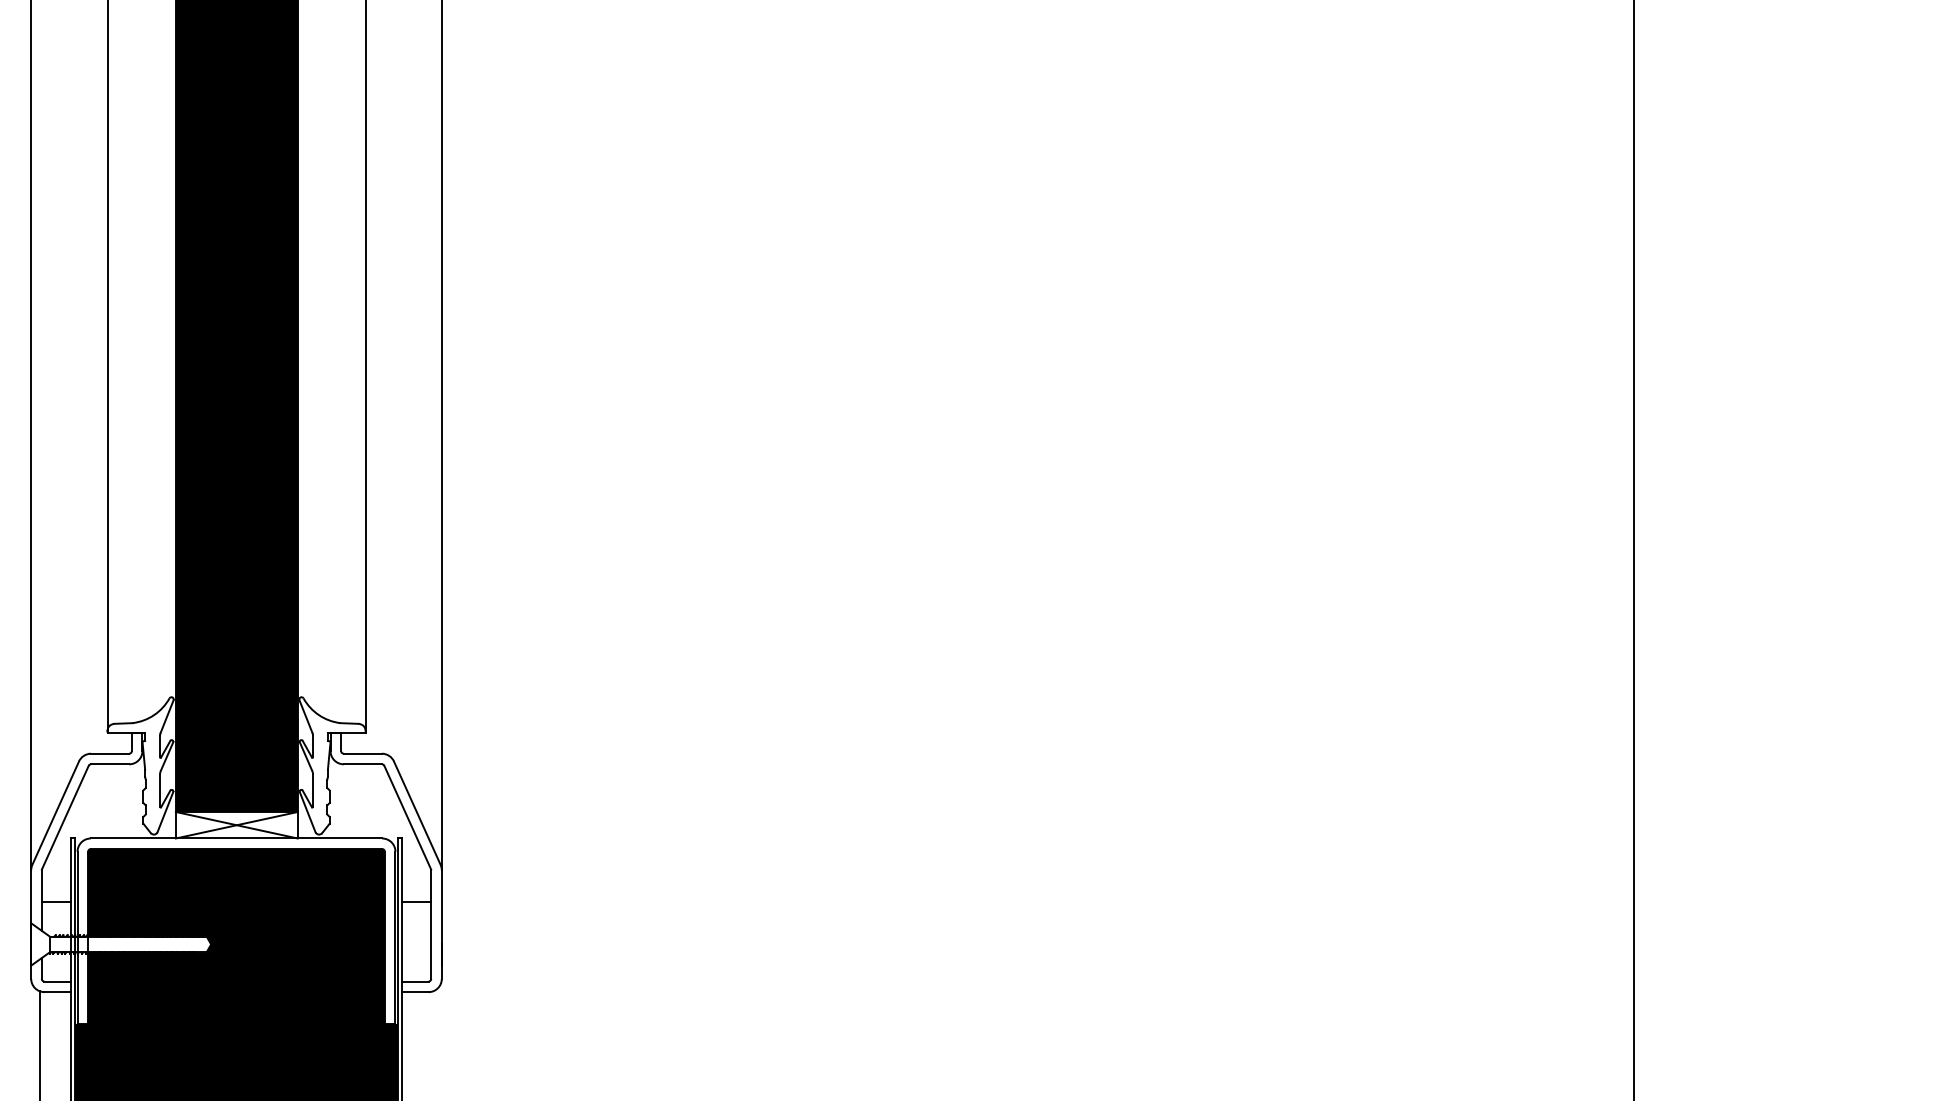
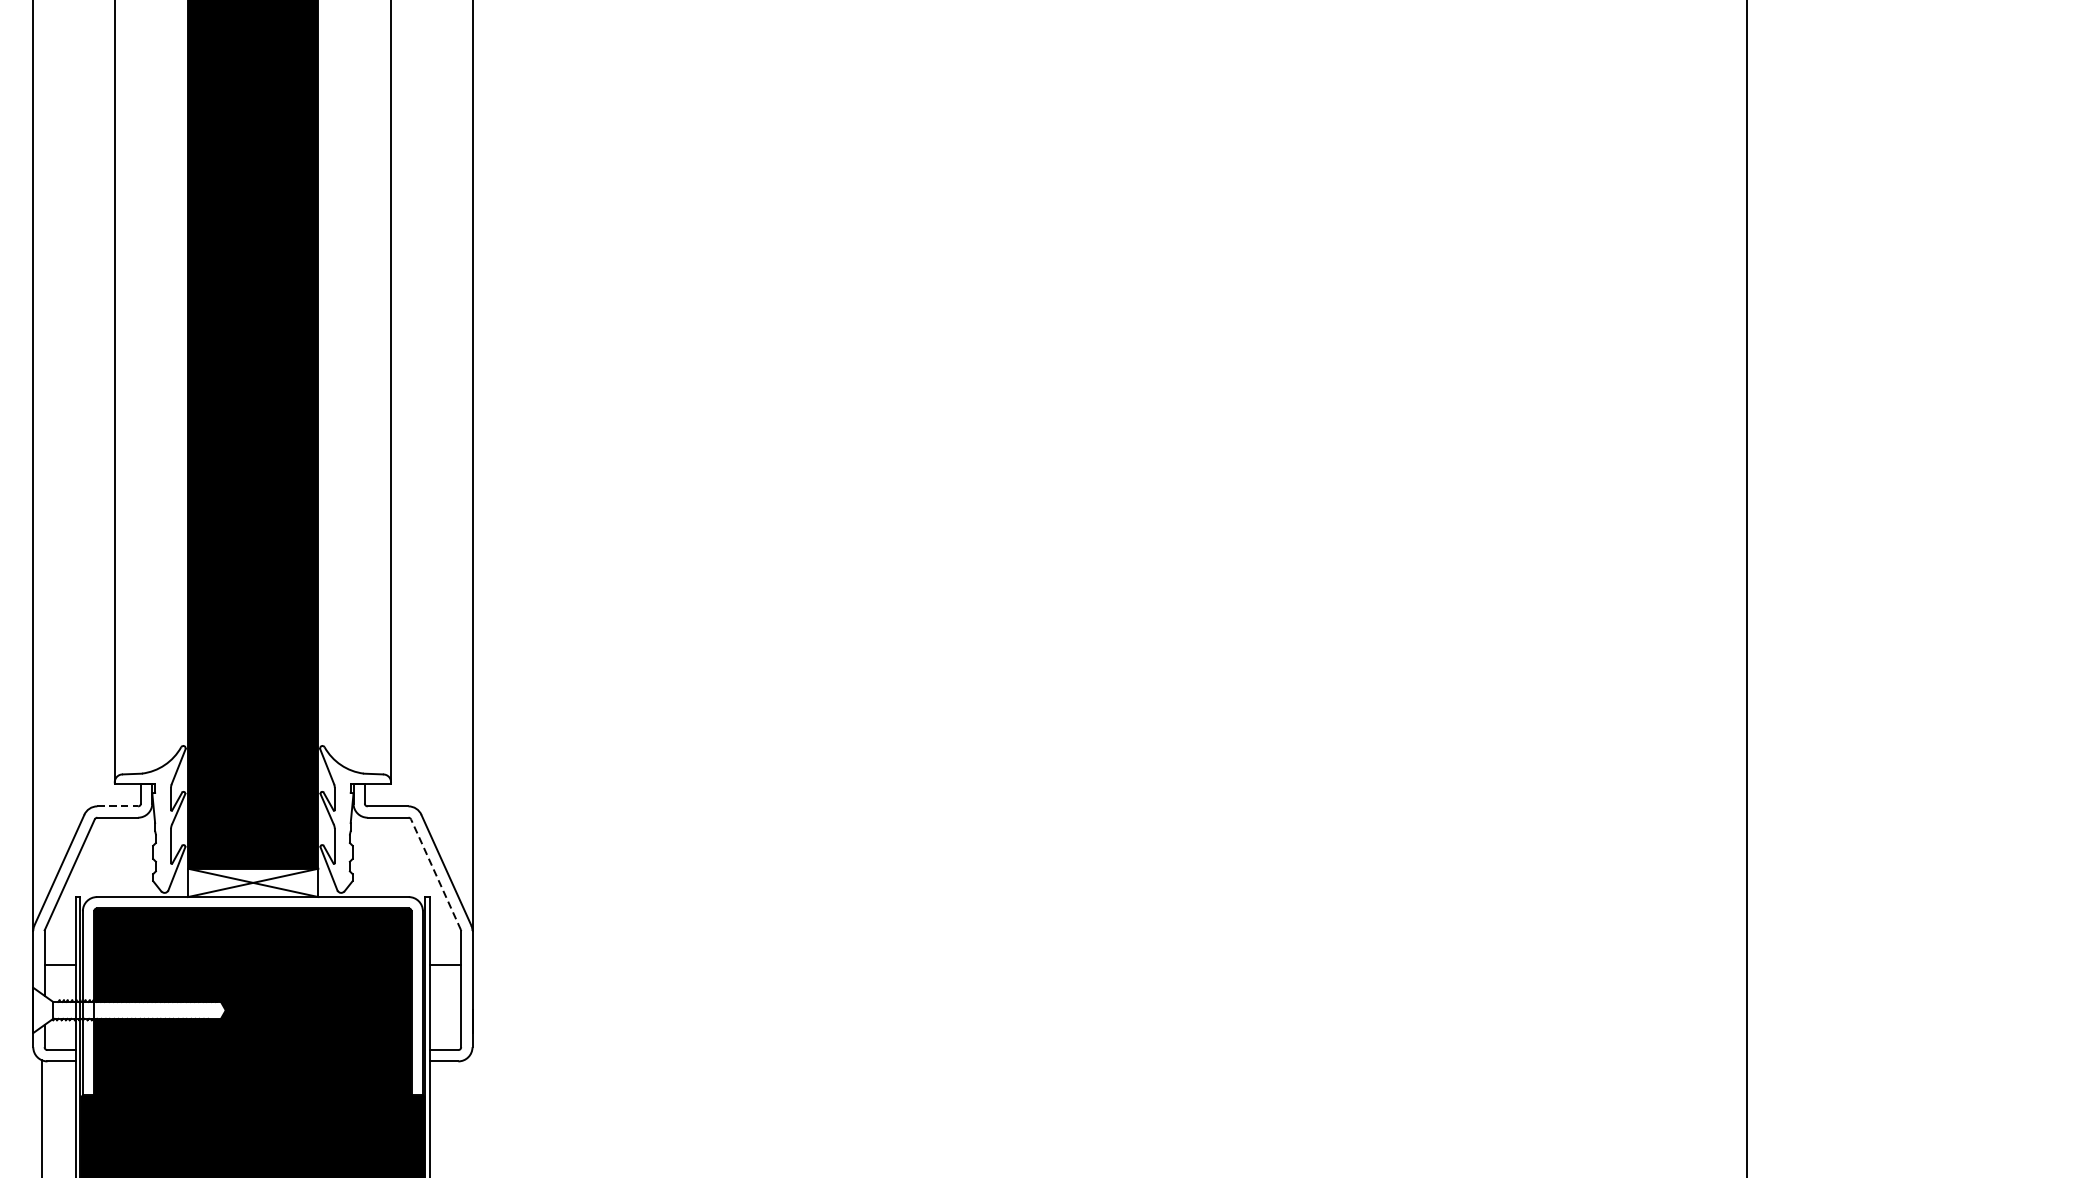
line: (110, 753) -> (118, 806), solid -> dashed
line: (407, 817) -> (435, 874), solid -> dashed

